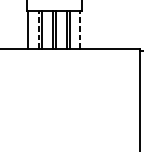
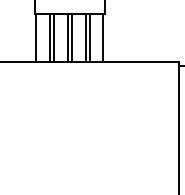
line: (38, 29) -> (49, 37), dashed -> solid
line: (80, 29) -> (103, 37), dashed -> solid

